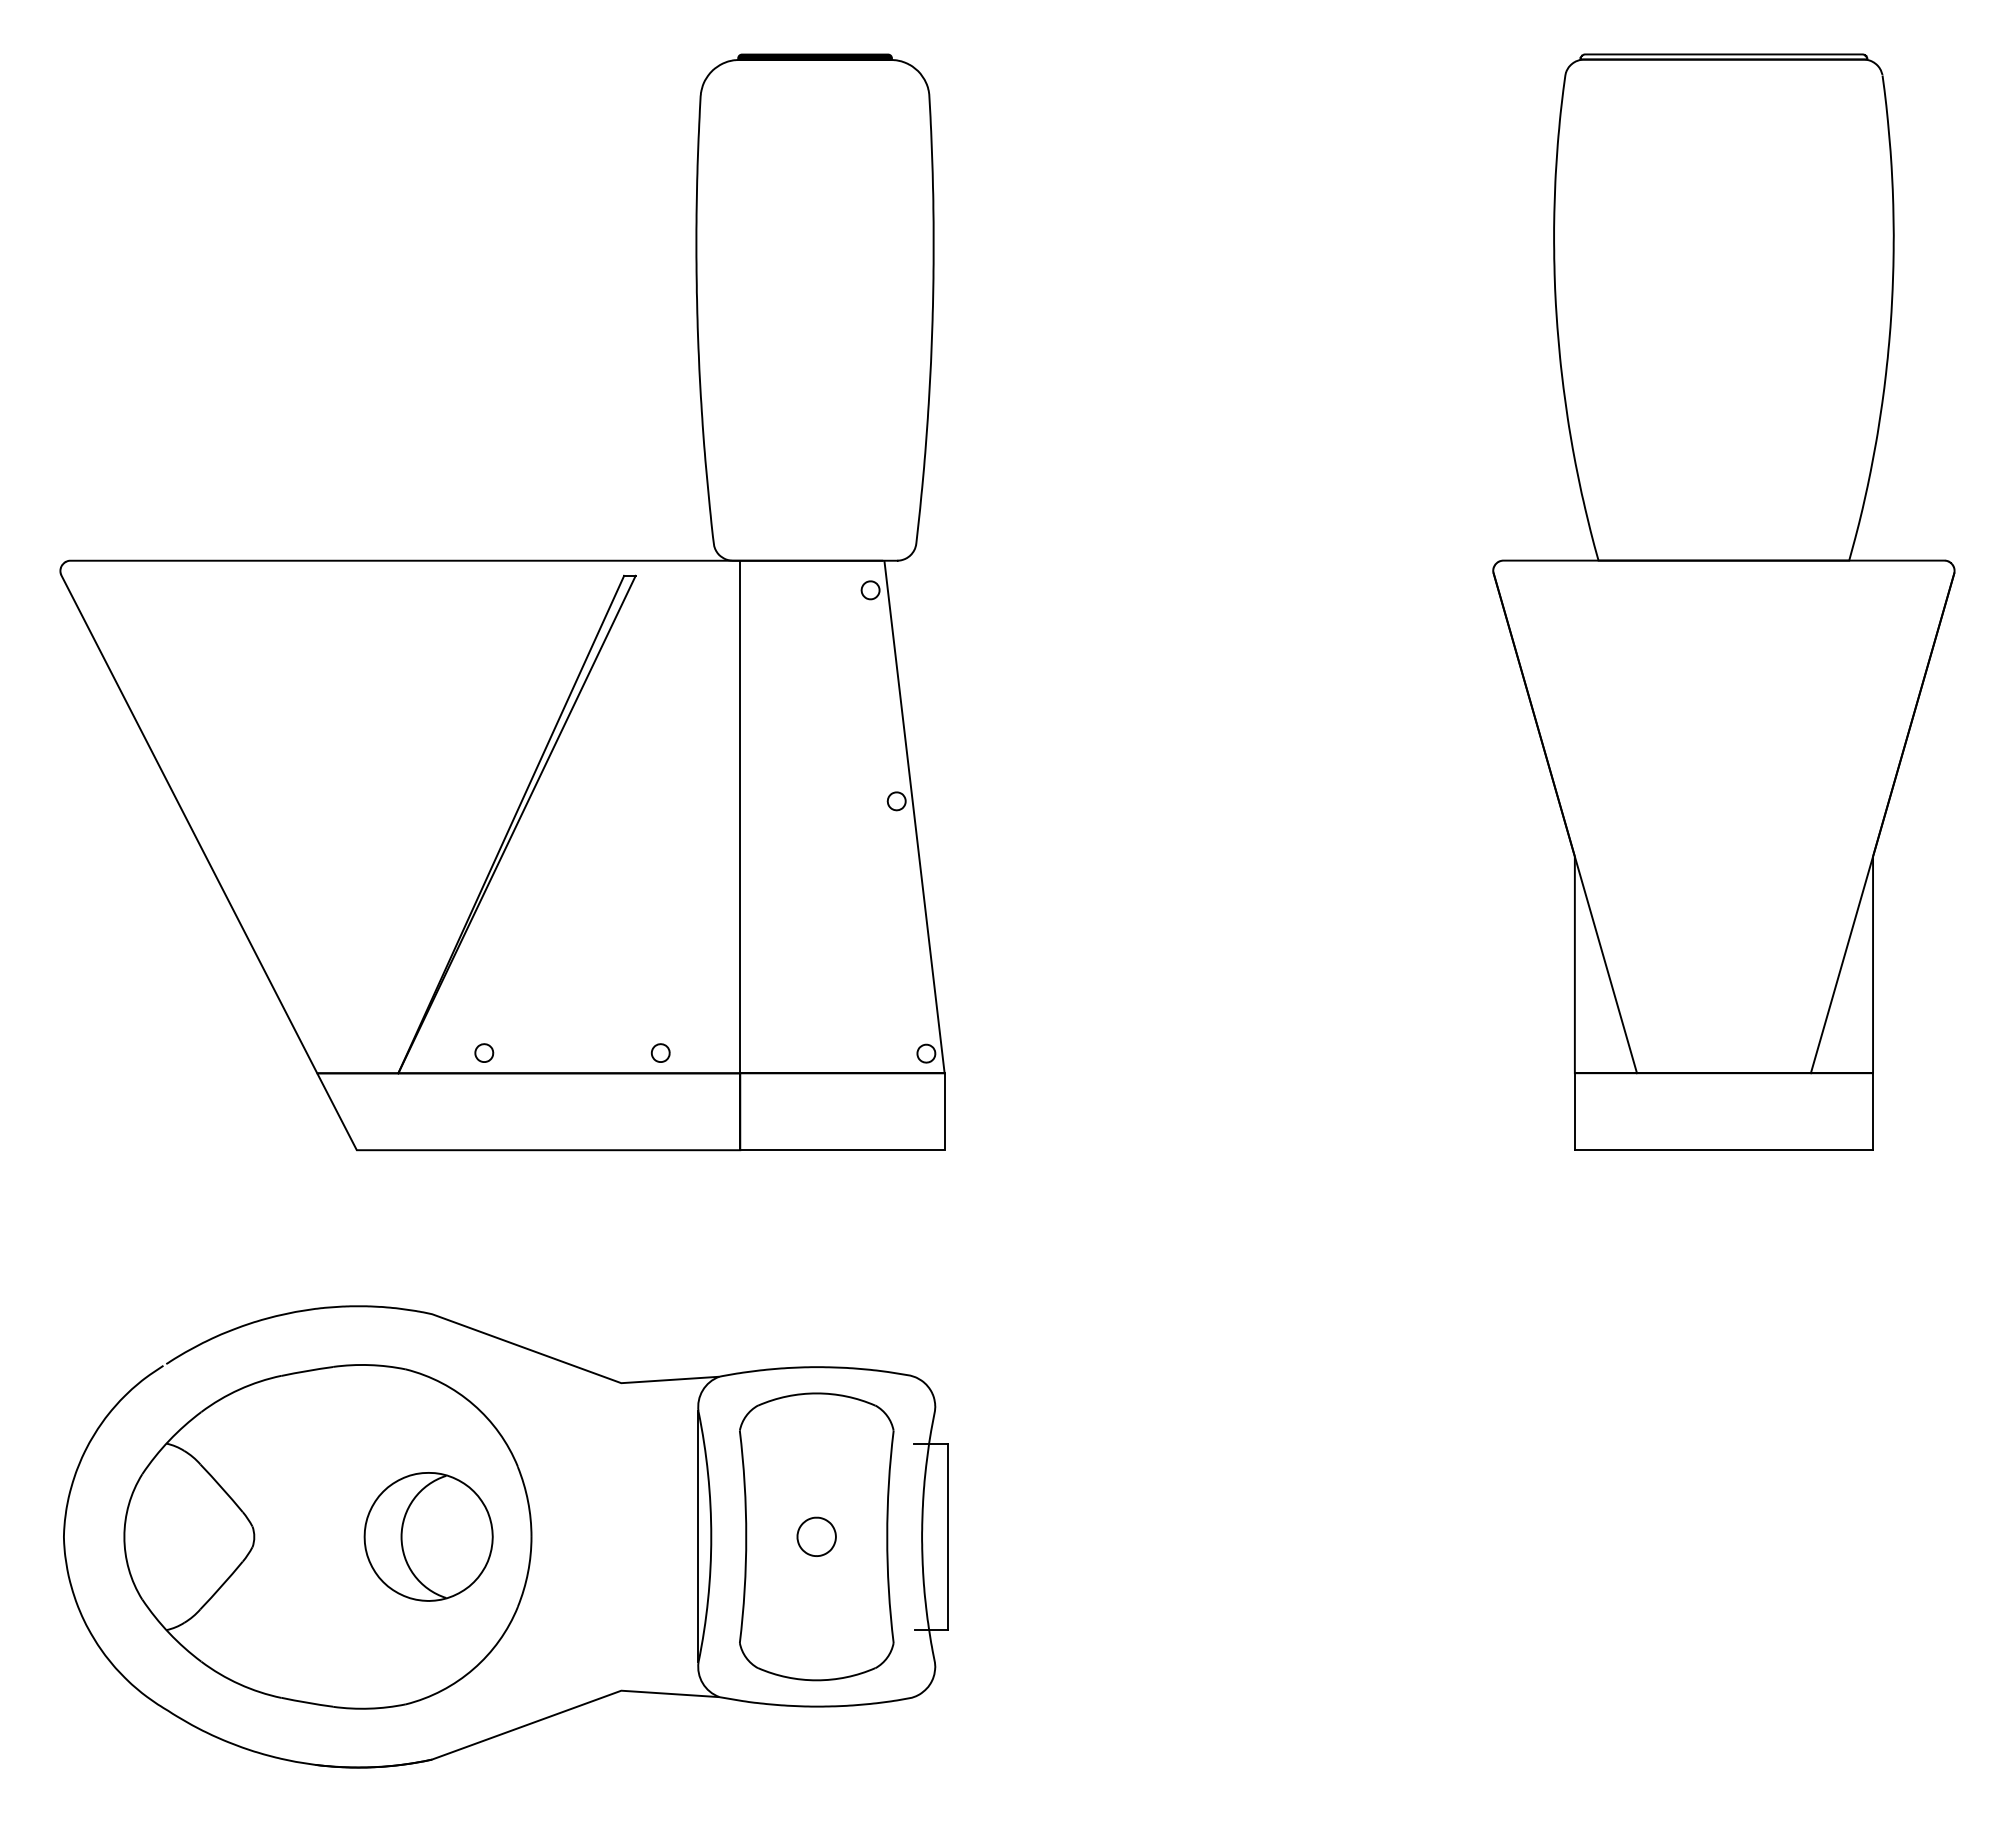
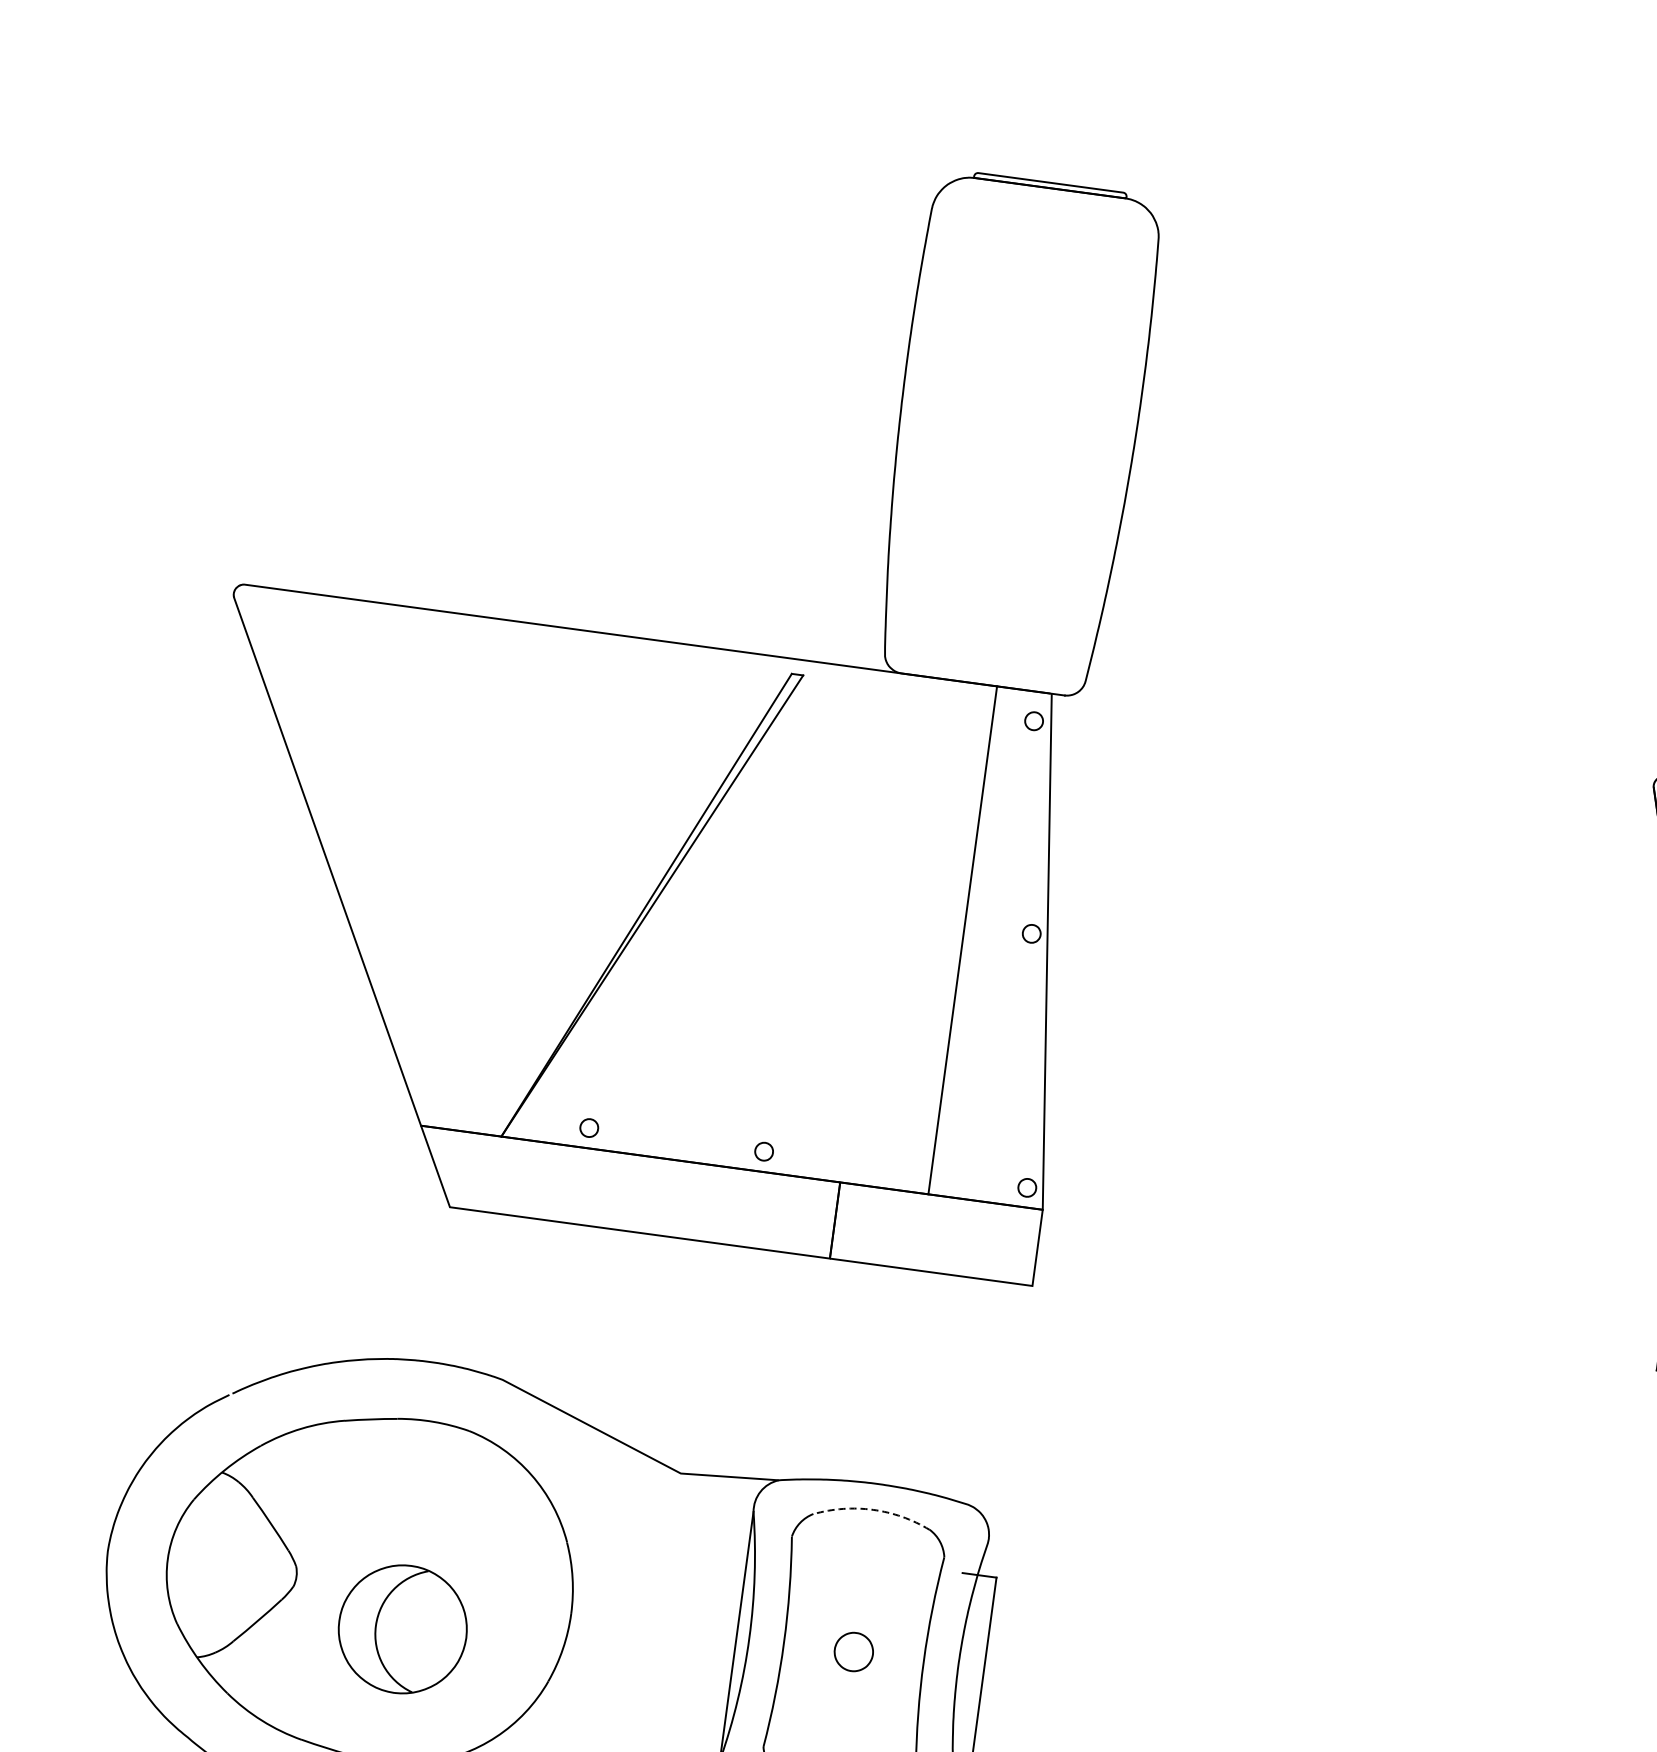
fill: (814, 56) -> (1050, 184), removed
line: (740, 816) -> (963, 939), moved
arc: (816, 1393) -> (872, 1509), solid -> dashed
part: (428, 1536) -> (402, 1628), moved

